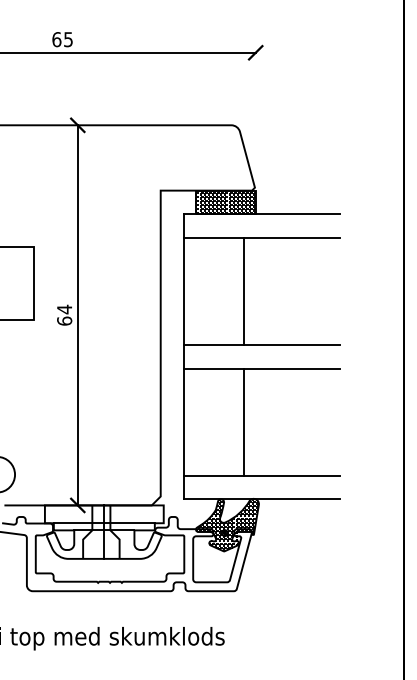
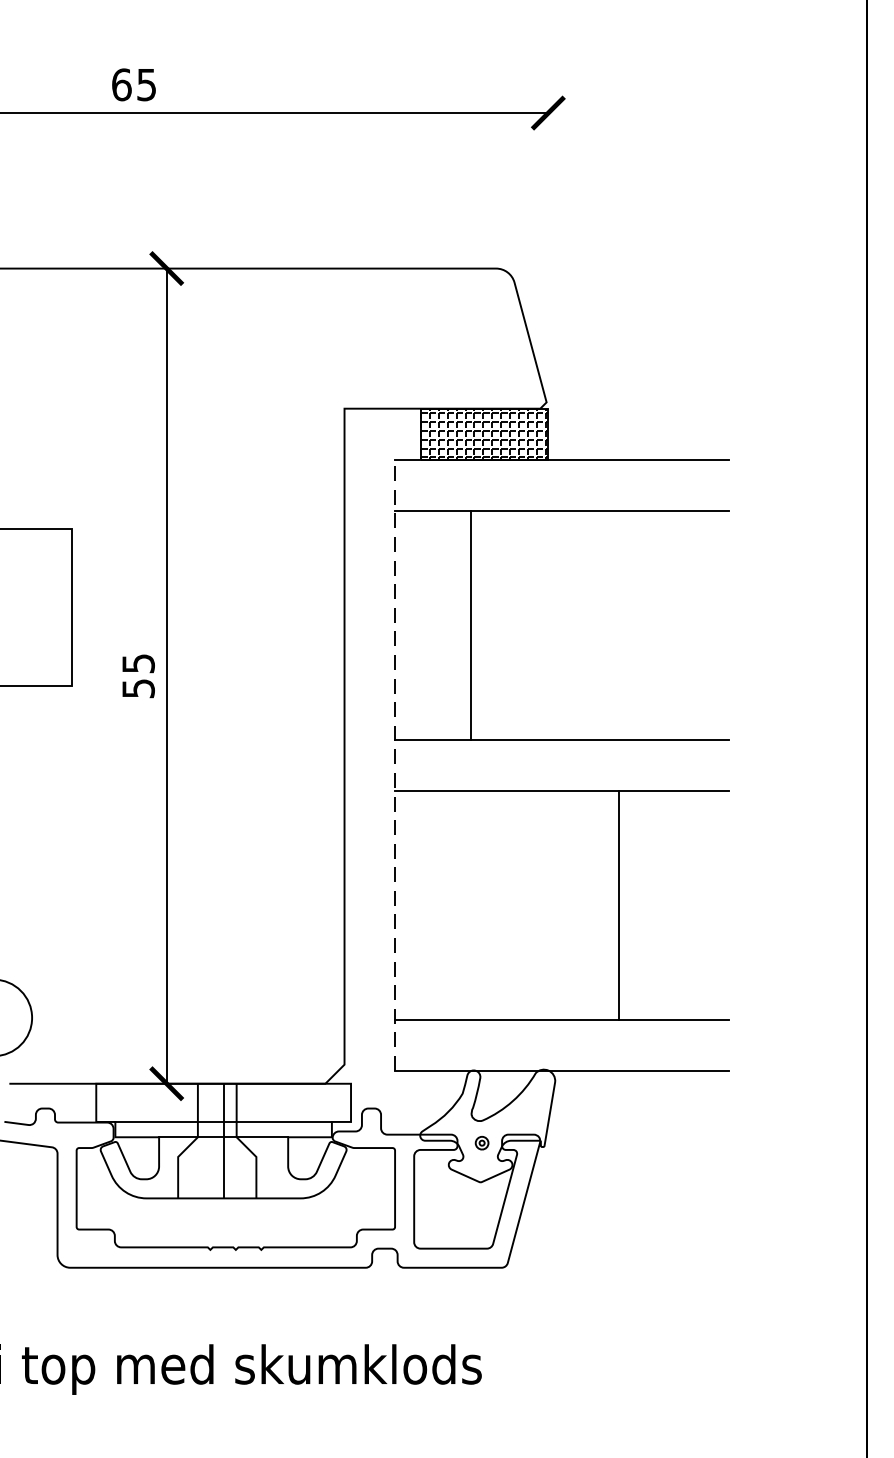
line: (243, 291) -> (470, 624), moved
text: (64, 314) -> (138, 674), 64 -> 55
line: (184, 356) -> (395, 764), solid -> dashed
line: (243, 421) -> (618, 903), moved
hatch: (227, 524) -> (487, 1124), removed

